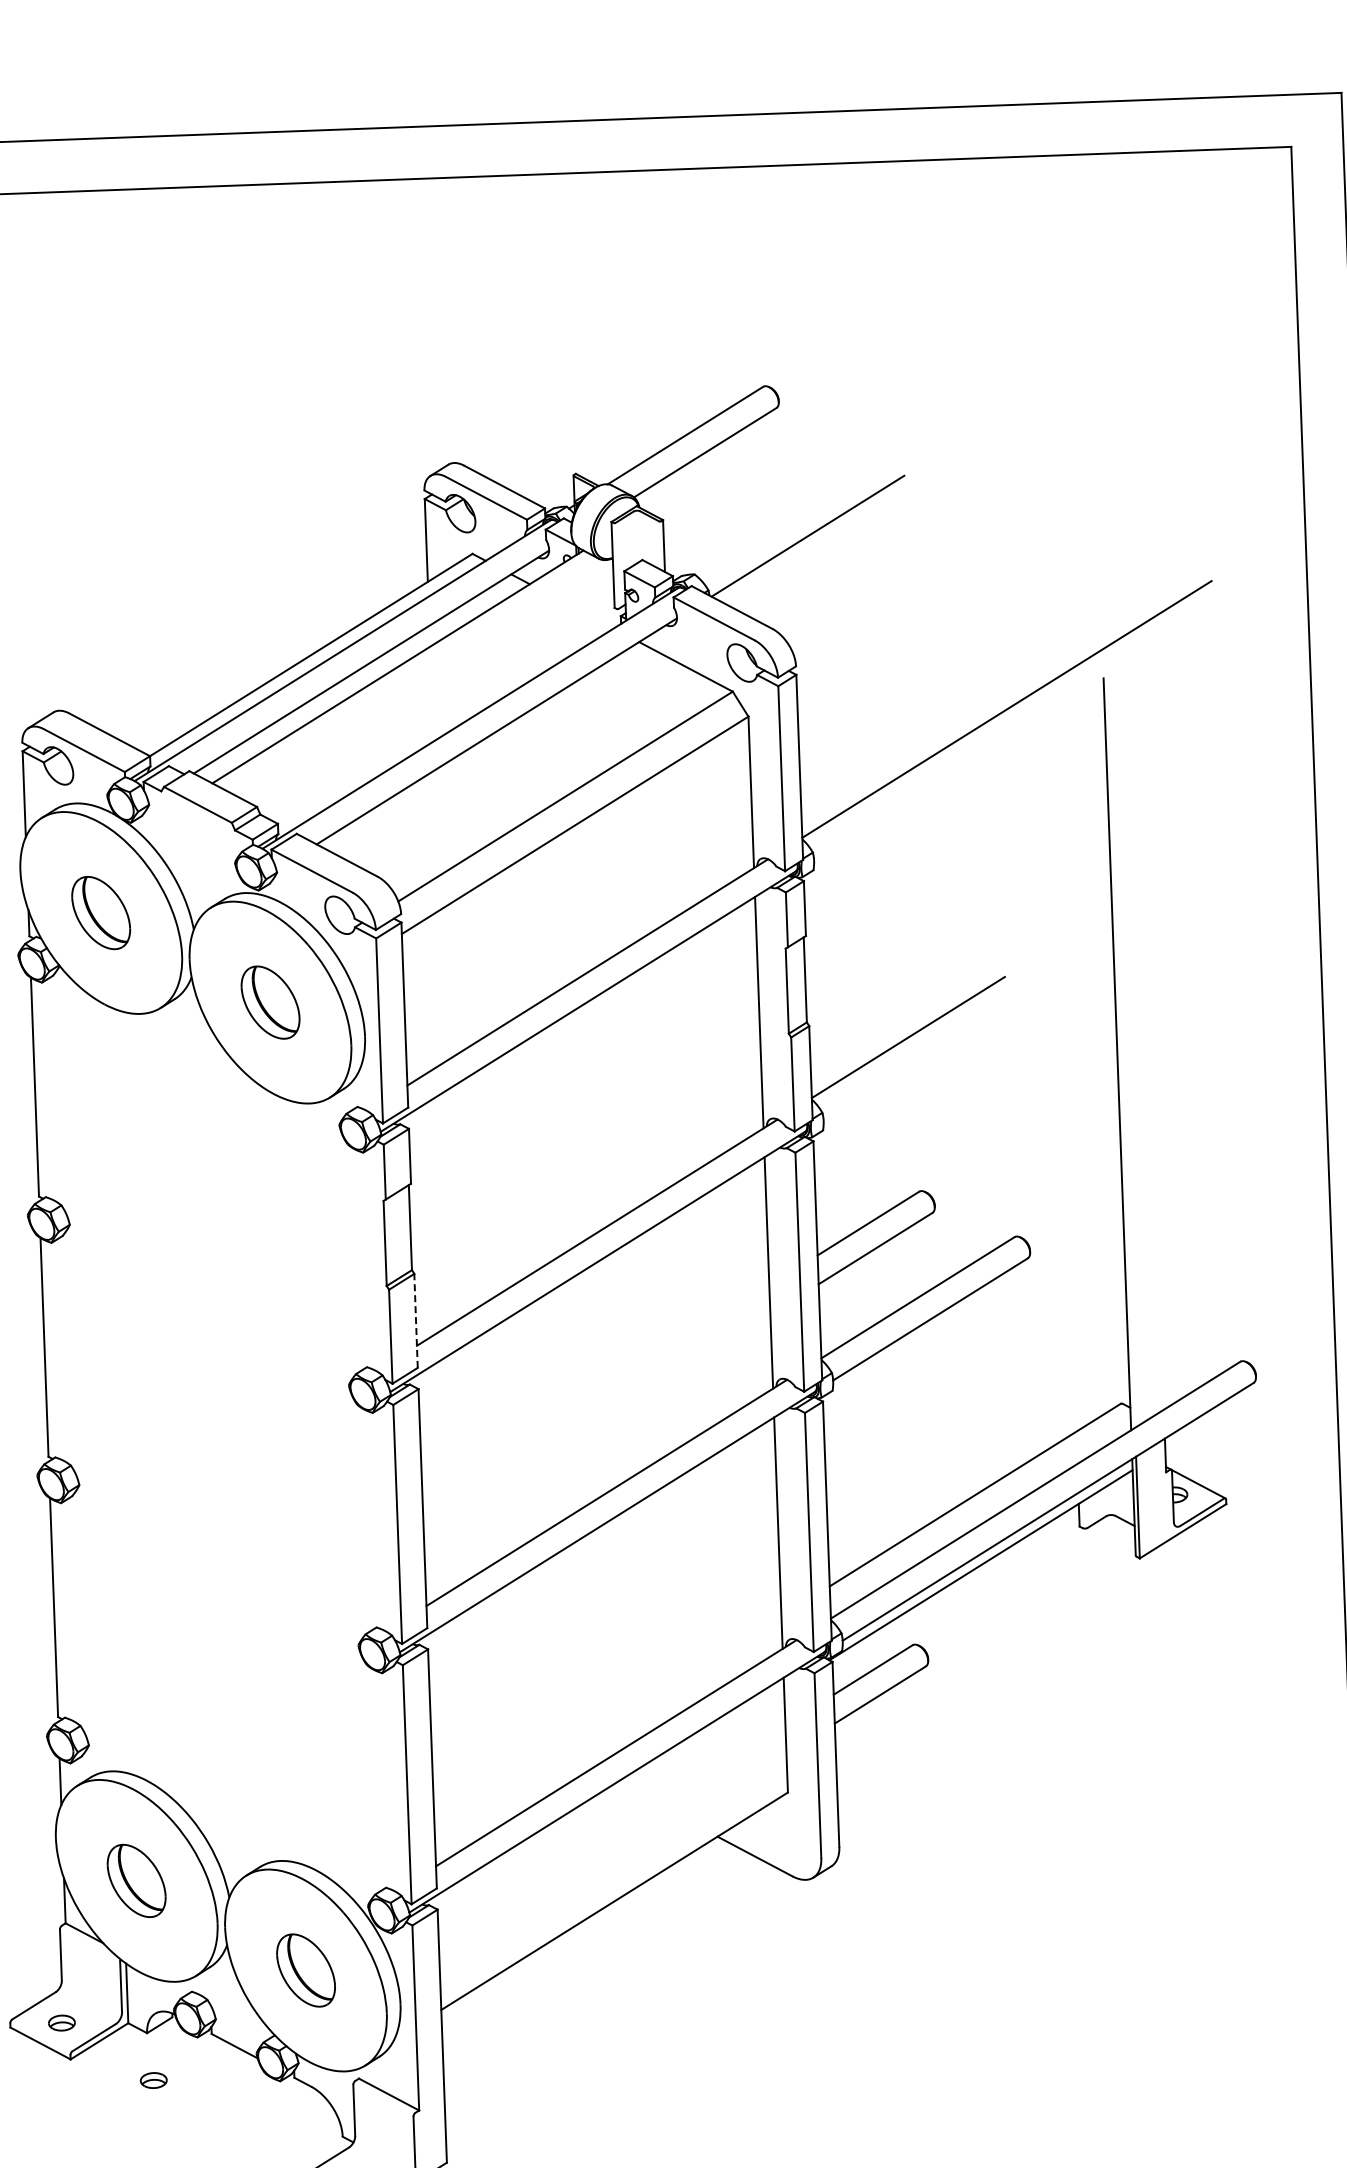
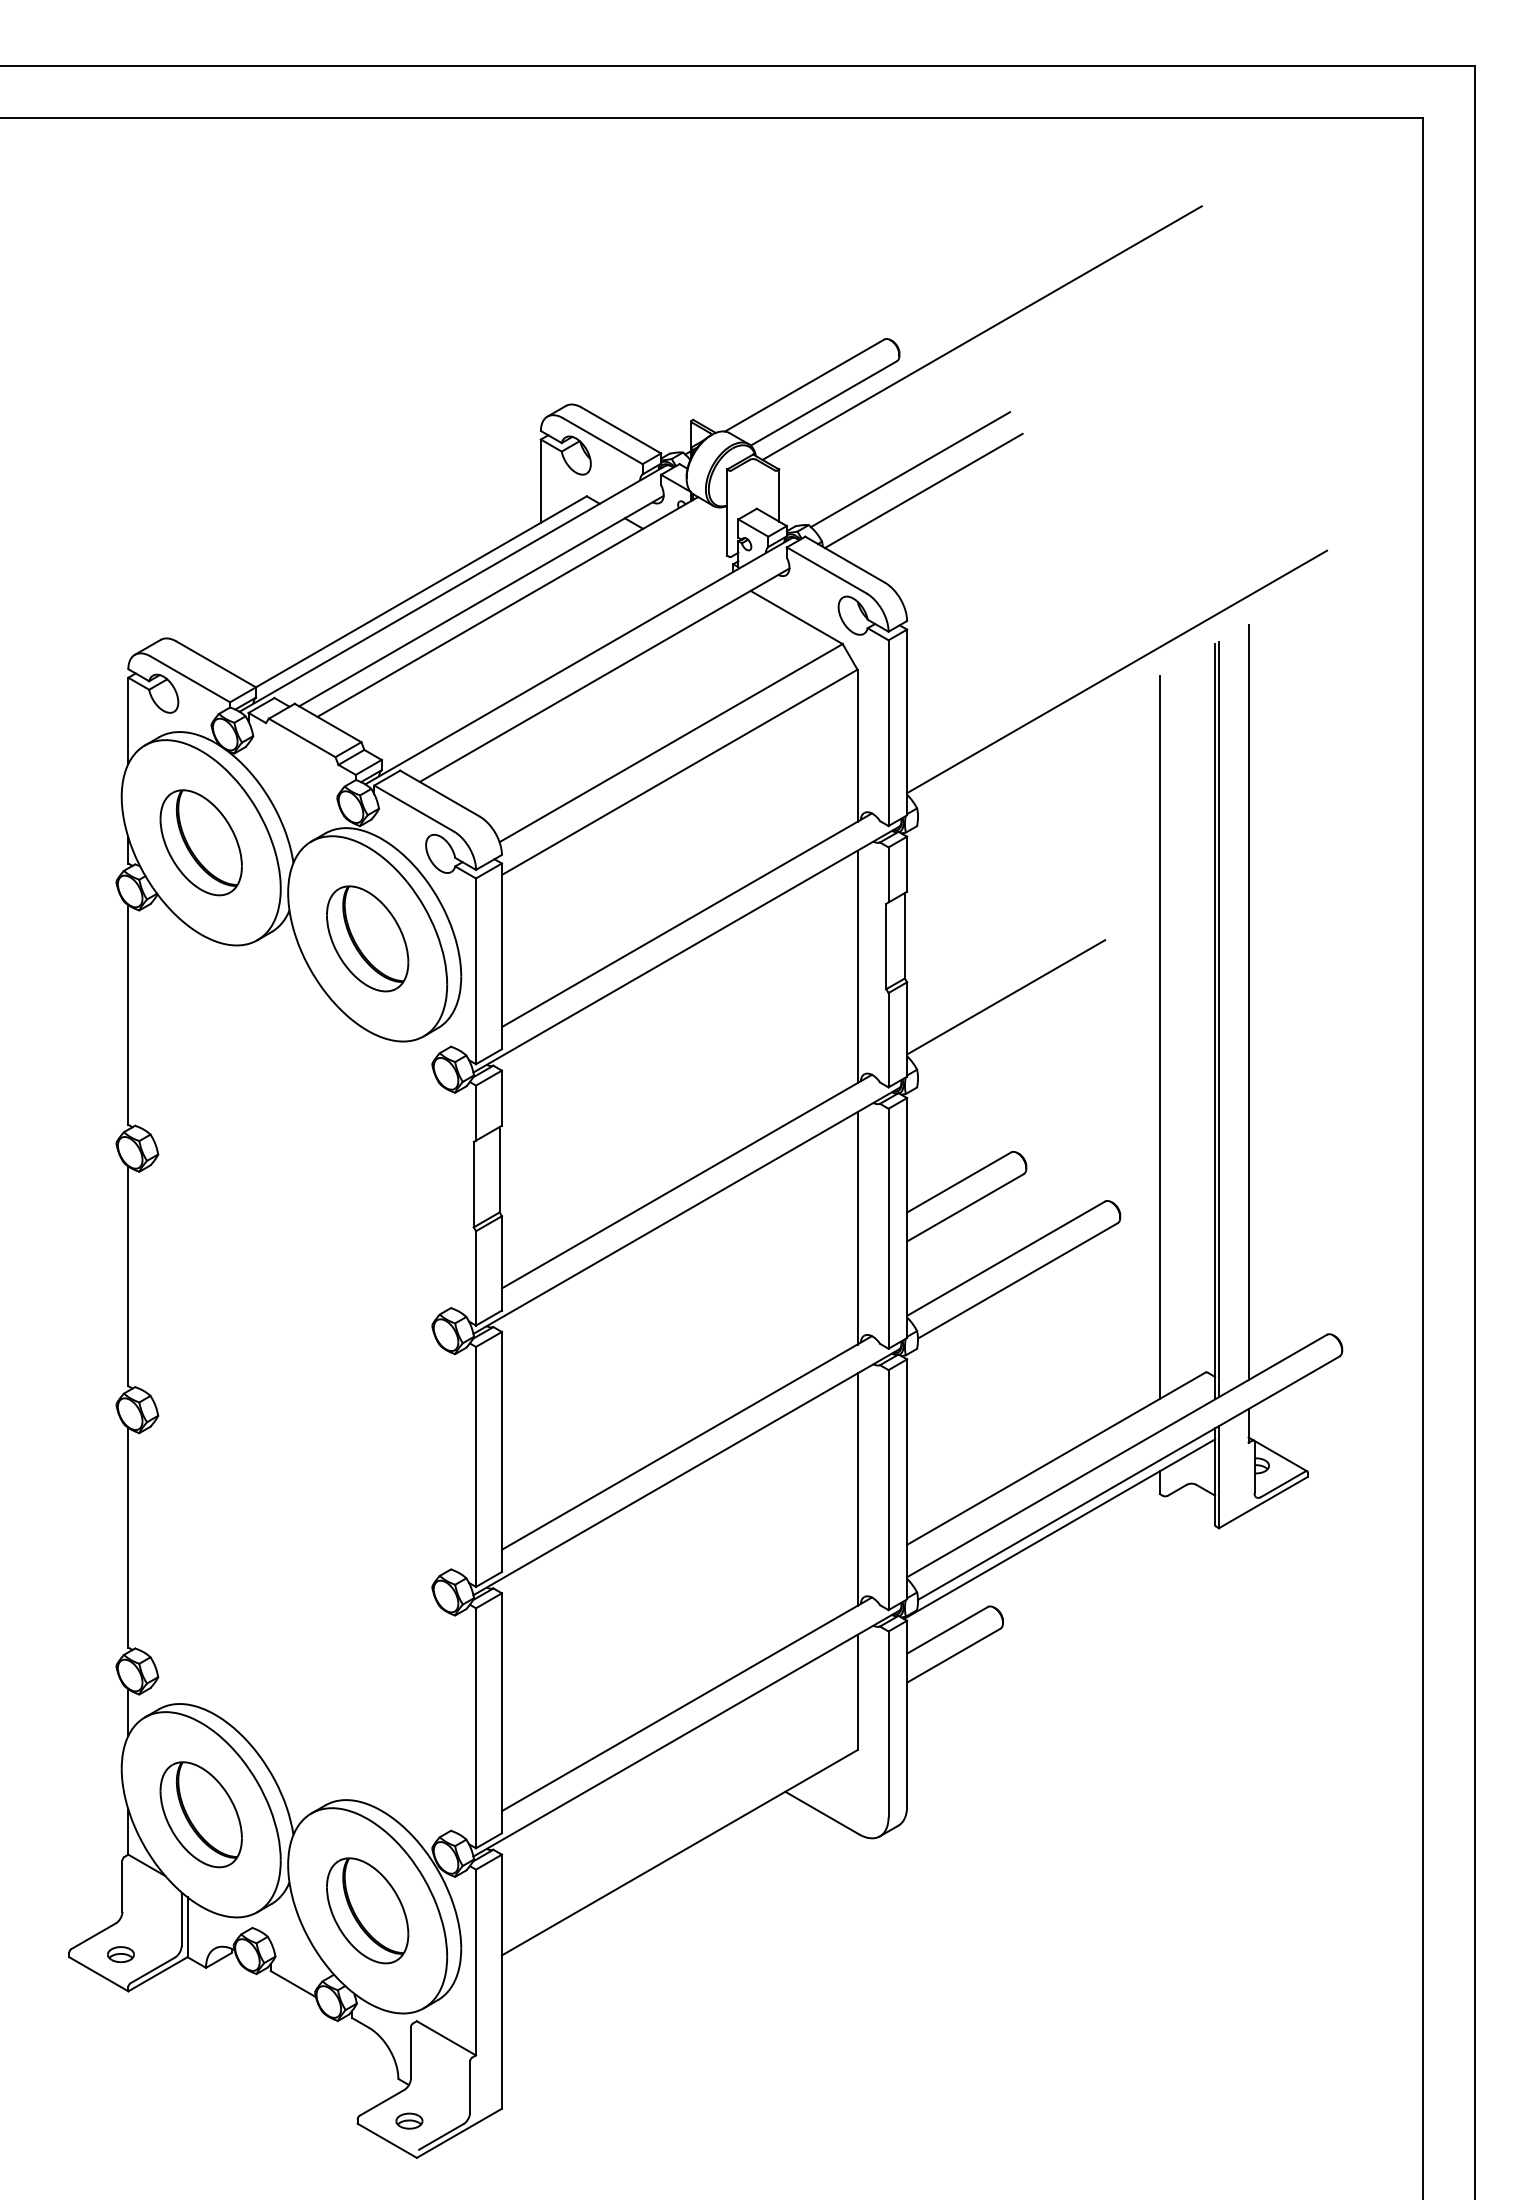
line: (859, 376) -> (981, 332), added
line: (793, 515) -> (910, 469), added
part: (100, 912) -> (200, 842), size x1.43
part: (270, 1002) -> (367, 938), size x1.43
line: (1149, 1033) -> (1248, 1002), added
line: (1121, 1051) -> (1219, 1019), added
line: (1062, 1071) -> (1159, 1037), added
line: (415, 1319) -> (501, 1262), dashed -> solid
part: (136, 1880) -> (200, 1814), size x1.43
part: (305, 1970) -> (367, 1910), size x1.43
part: (153, 2080) -> (210, 2015), removed

